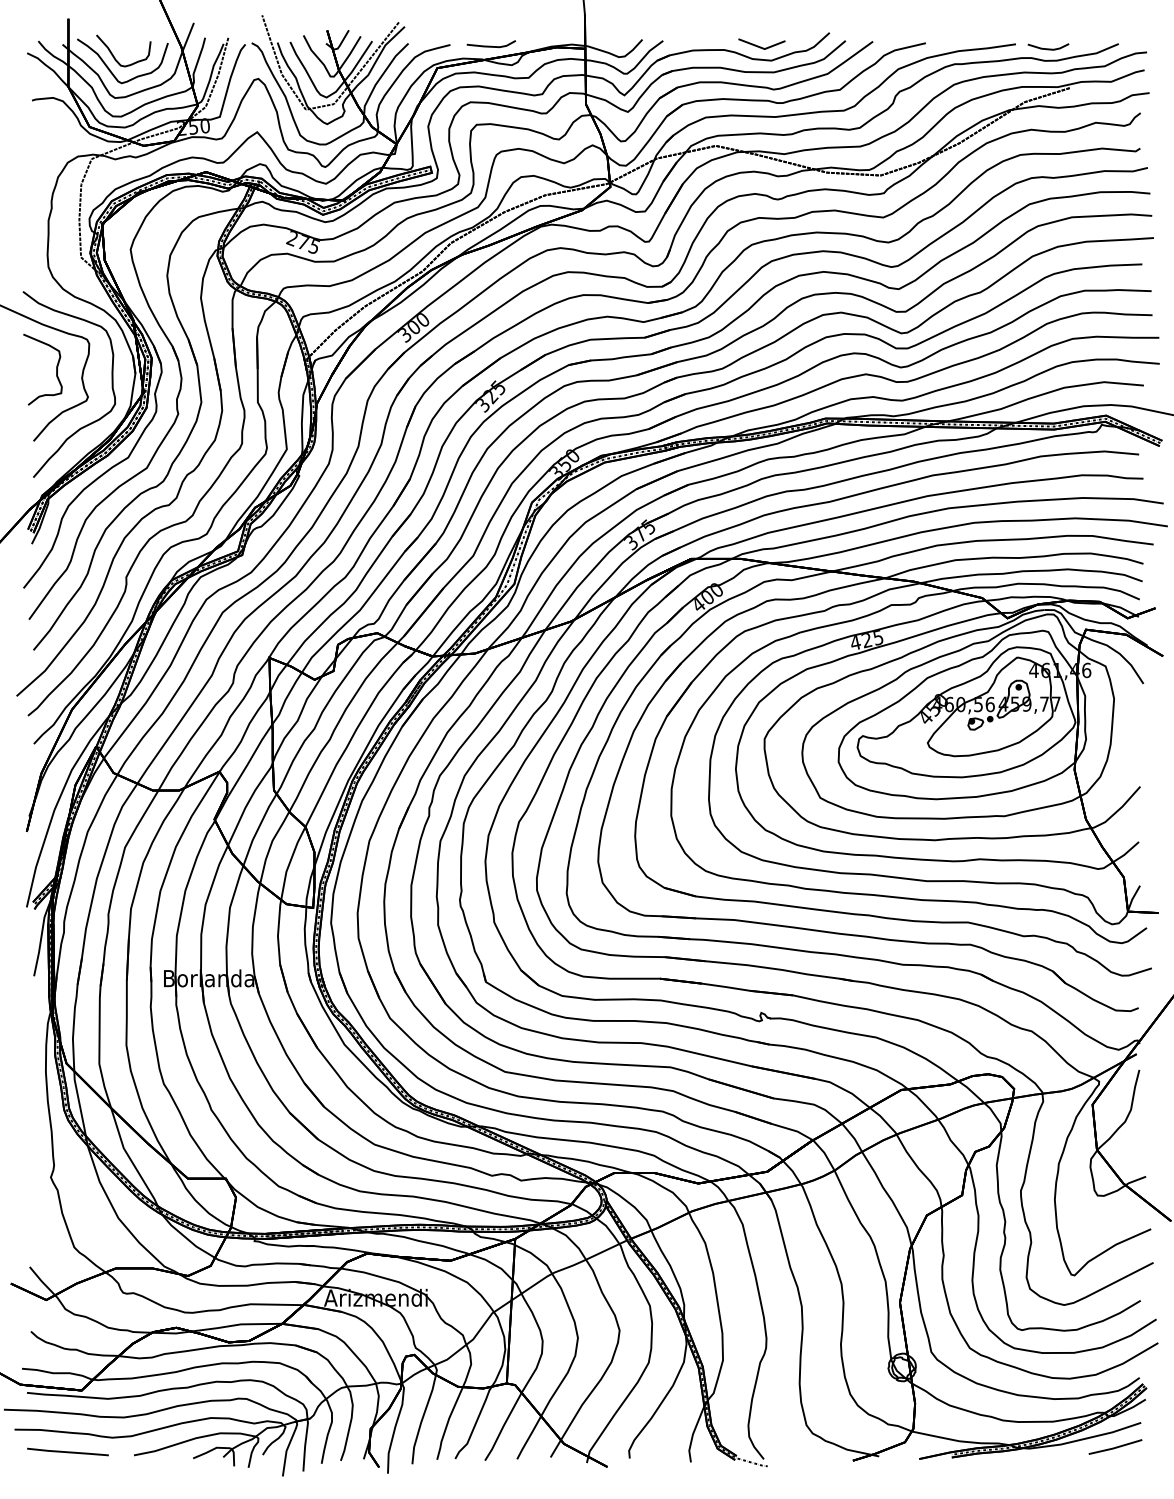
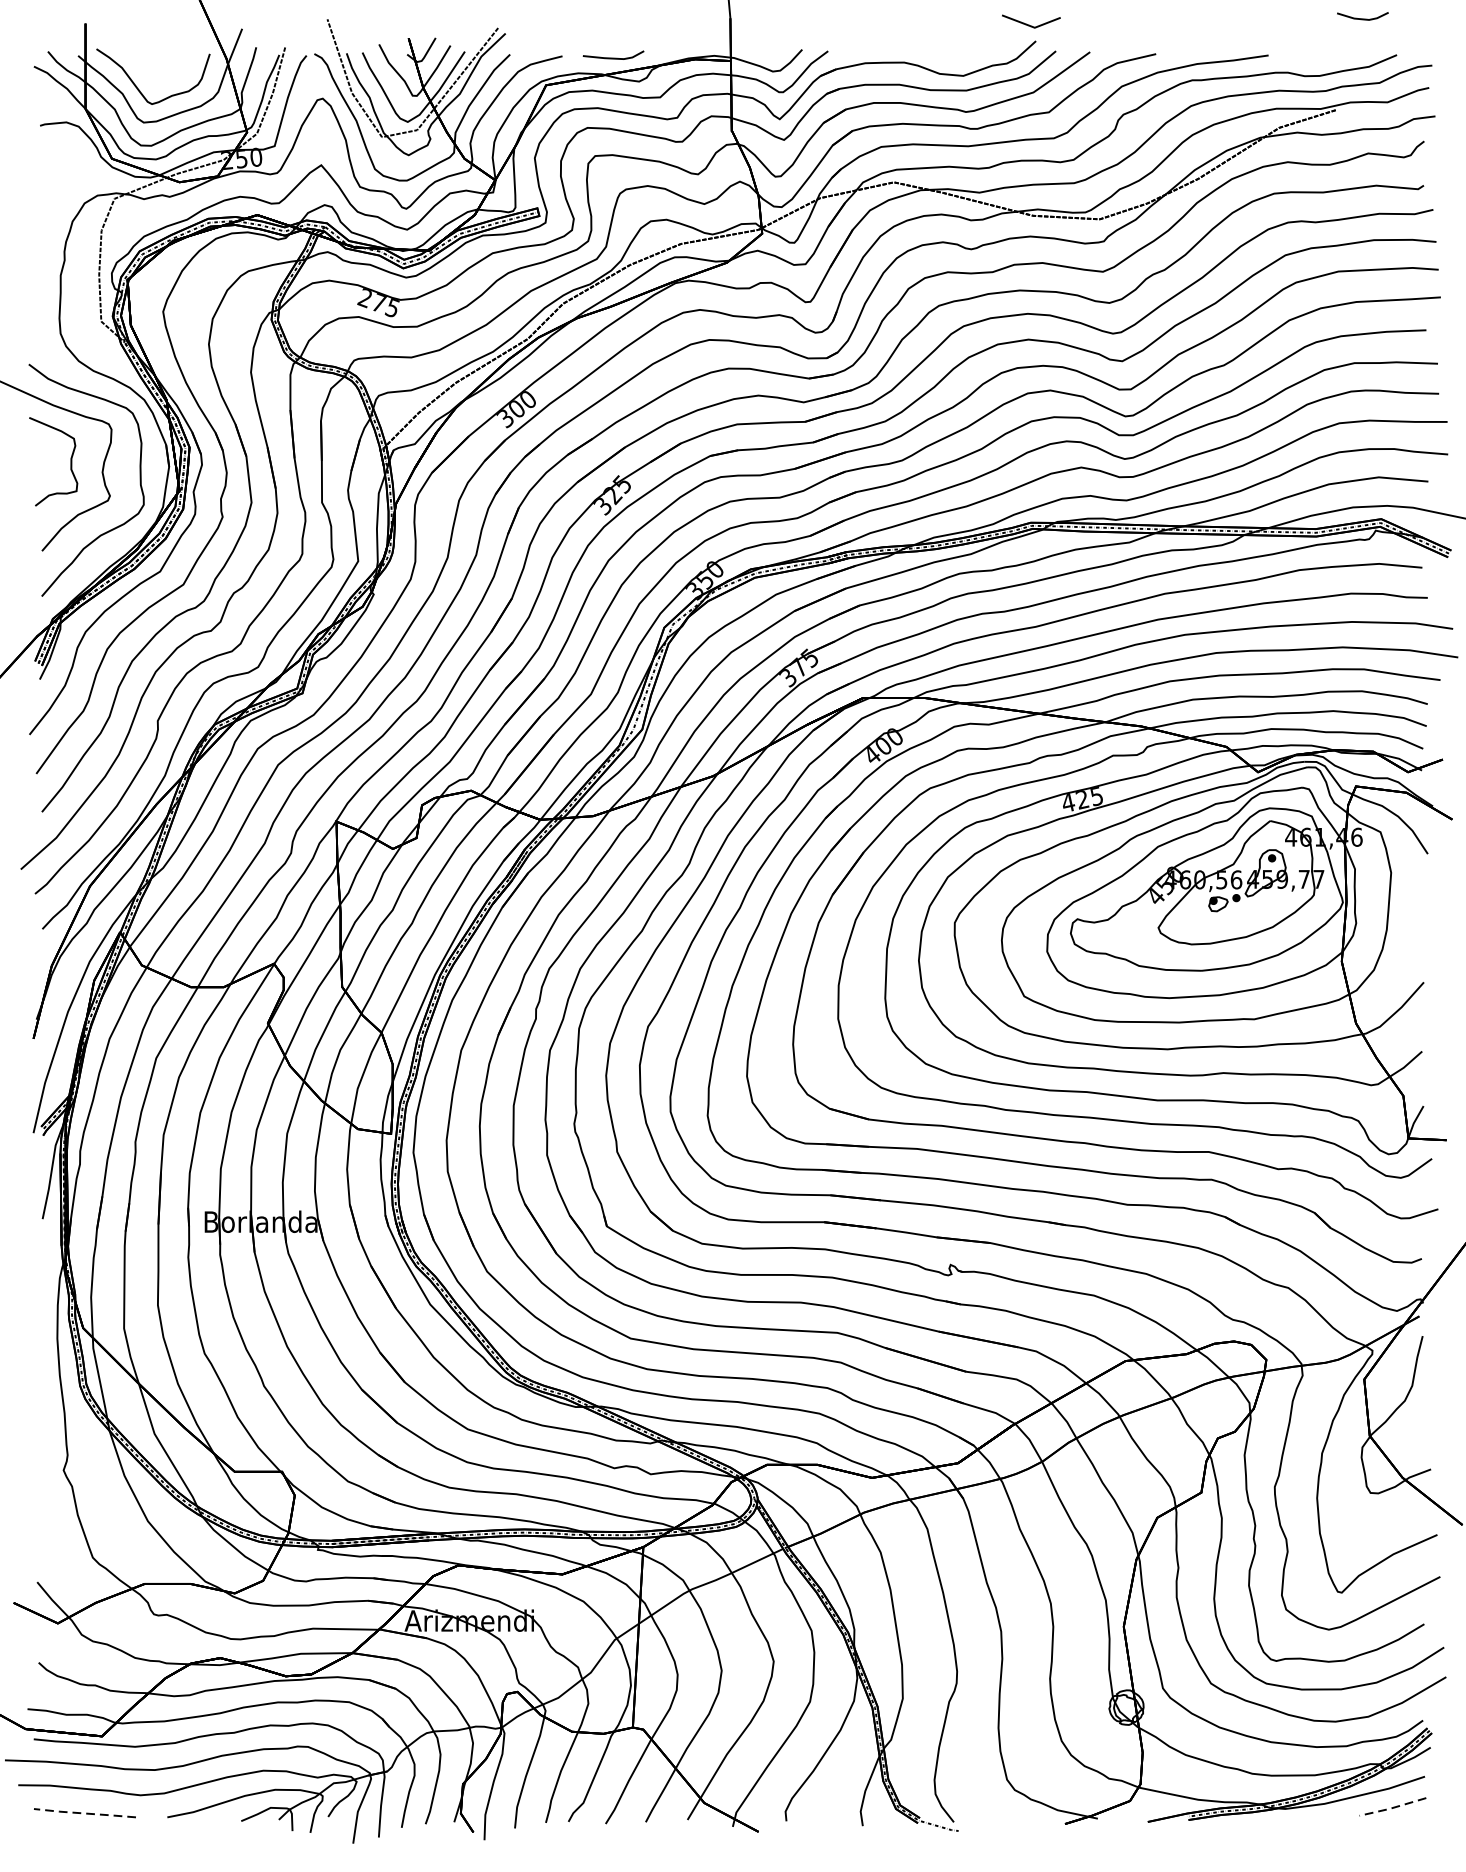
line: (761, 46) -> (1030, 24), moved
line: (1048, 48) -> (1362, 18), moved
curve: (115, 57) -> (144, 71), removed
line: (1114, 1448) -> (1391, 1808), solid -> dashed
line: (68, 1452) -> (85, 1813), solid -> dashed

